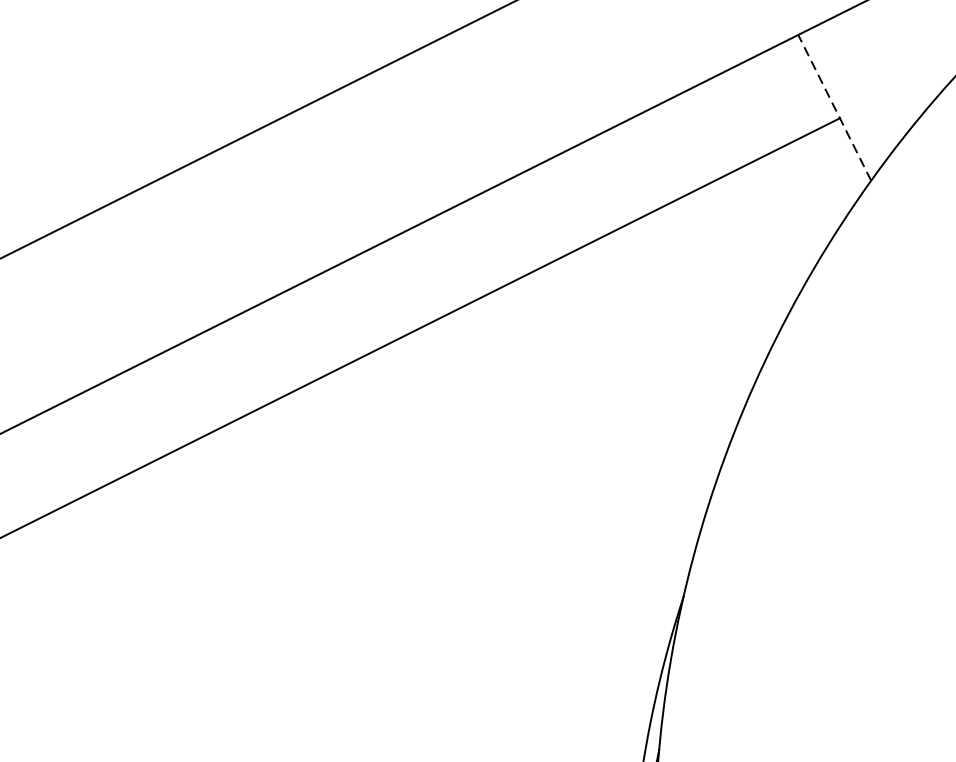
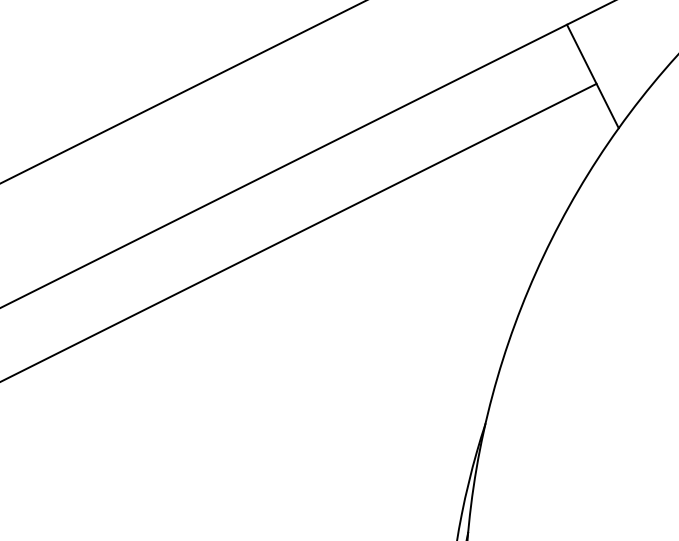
line: (834, 107) -> (592, 76), dashed -> solid

